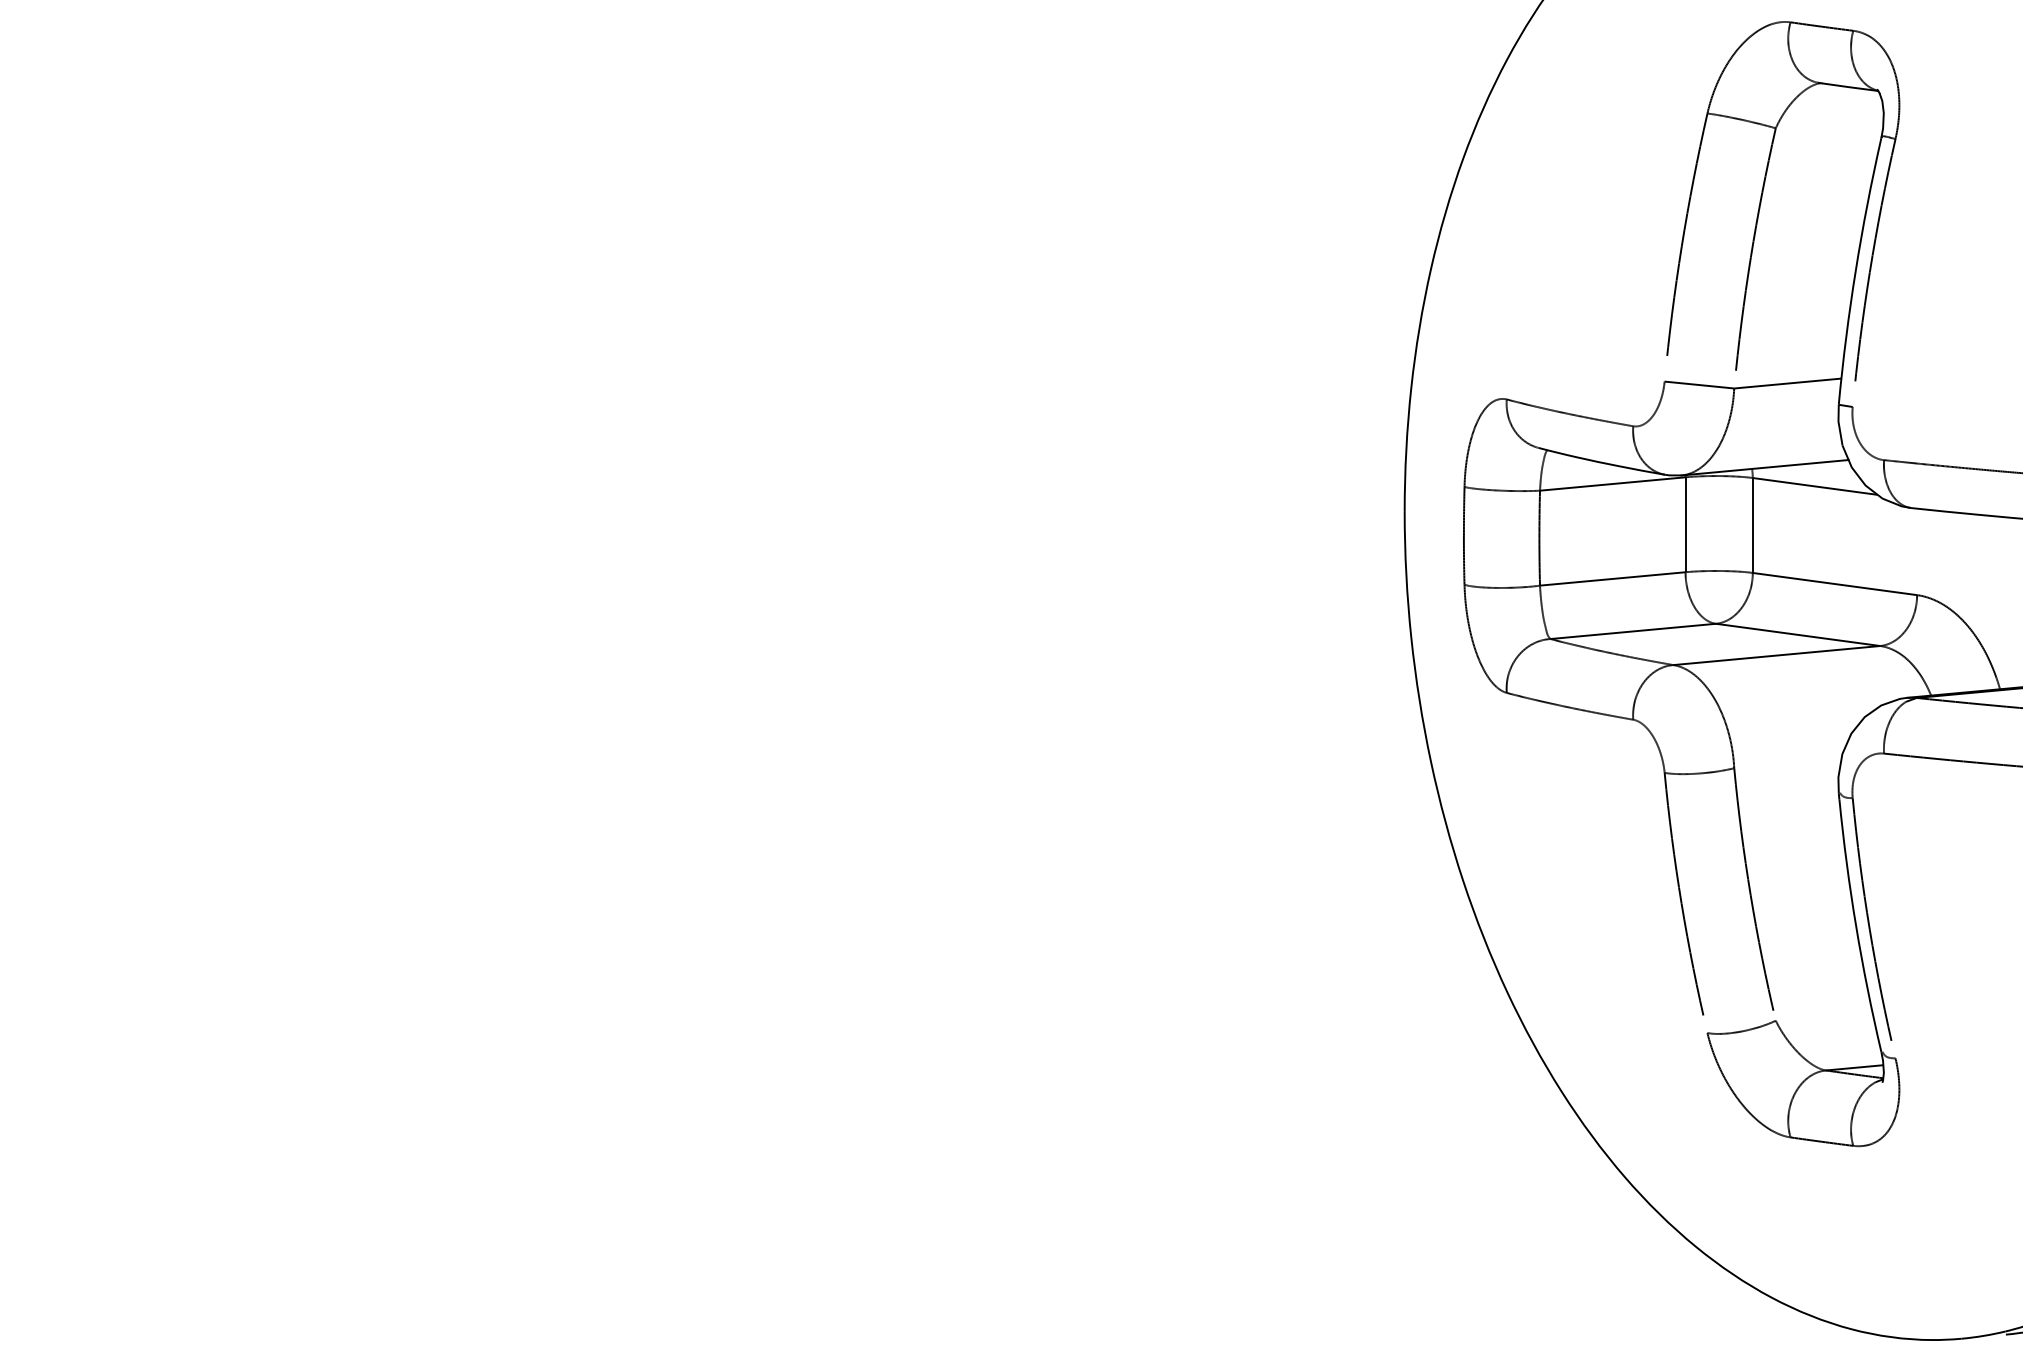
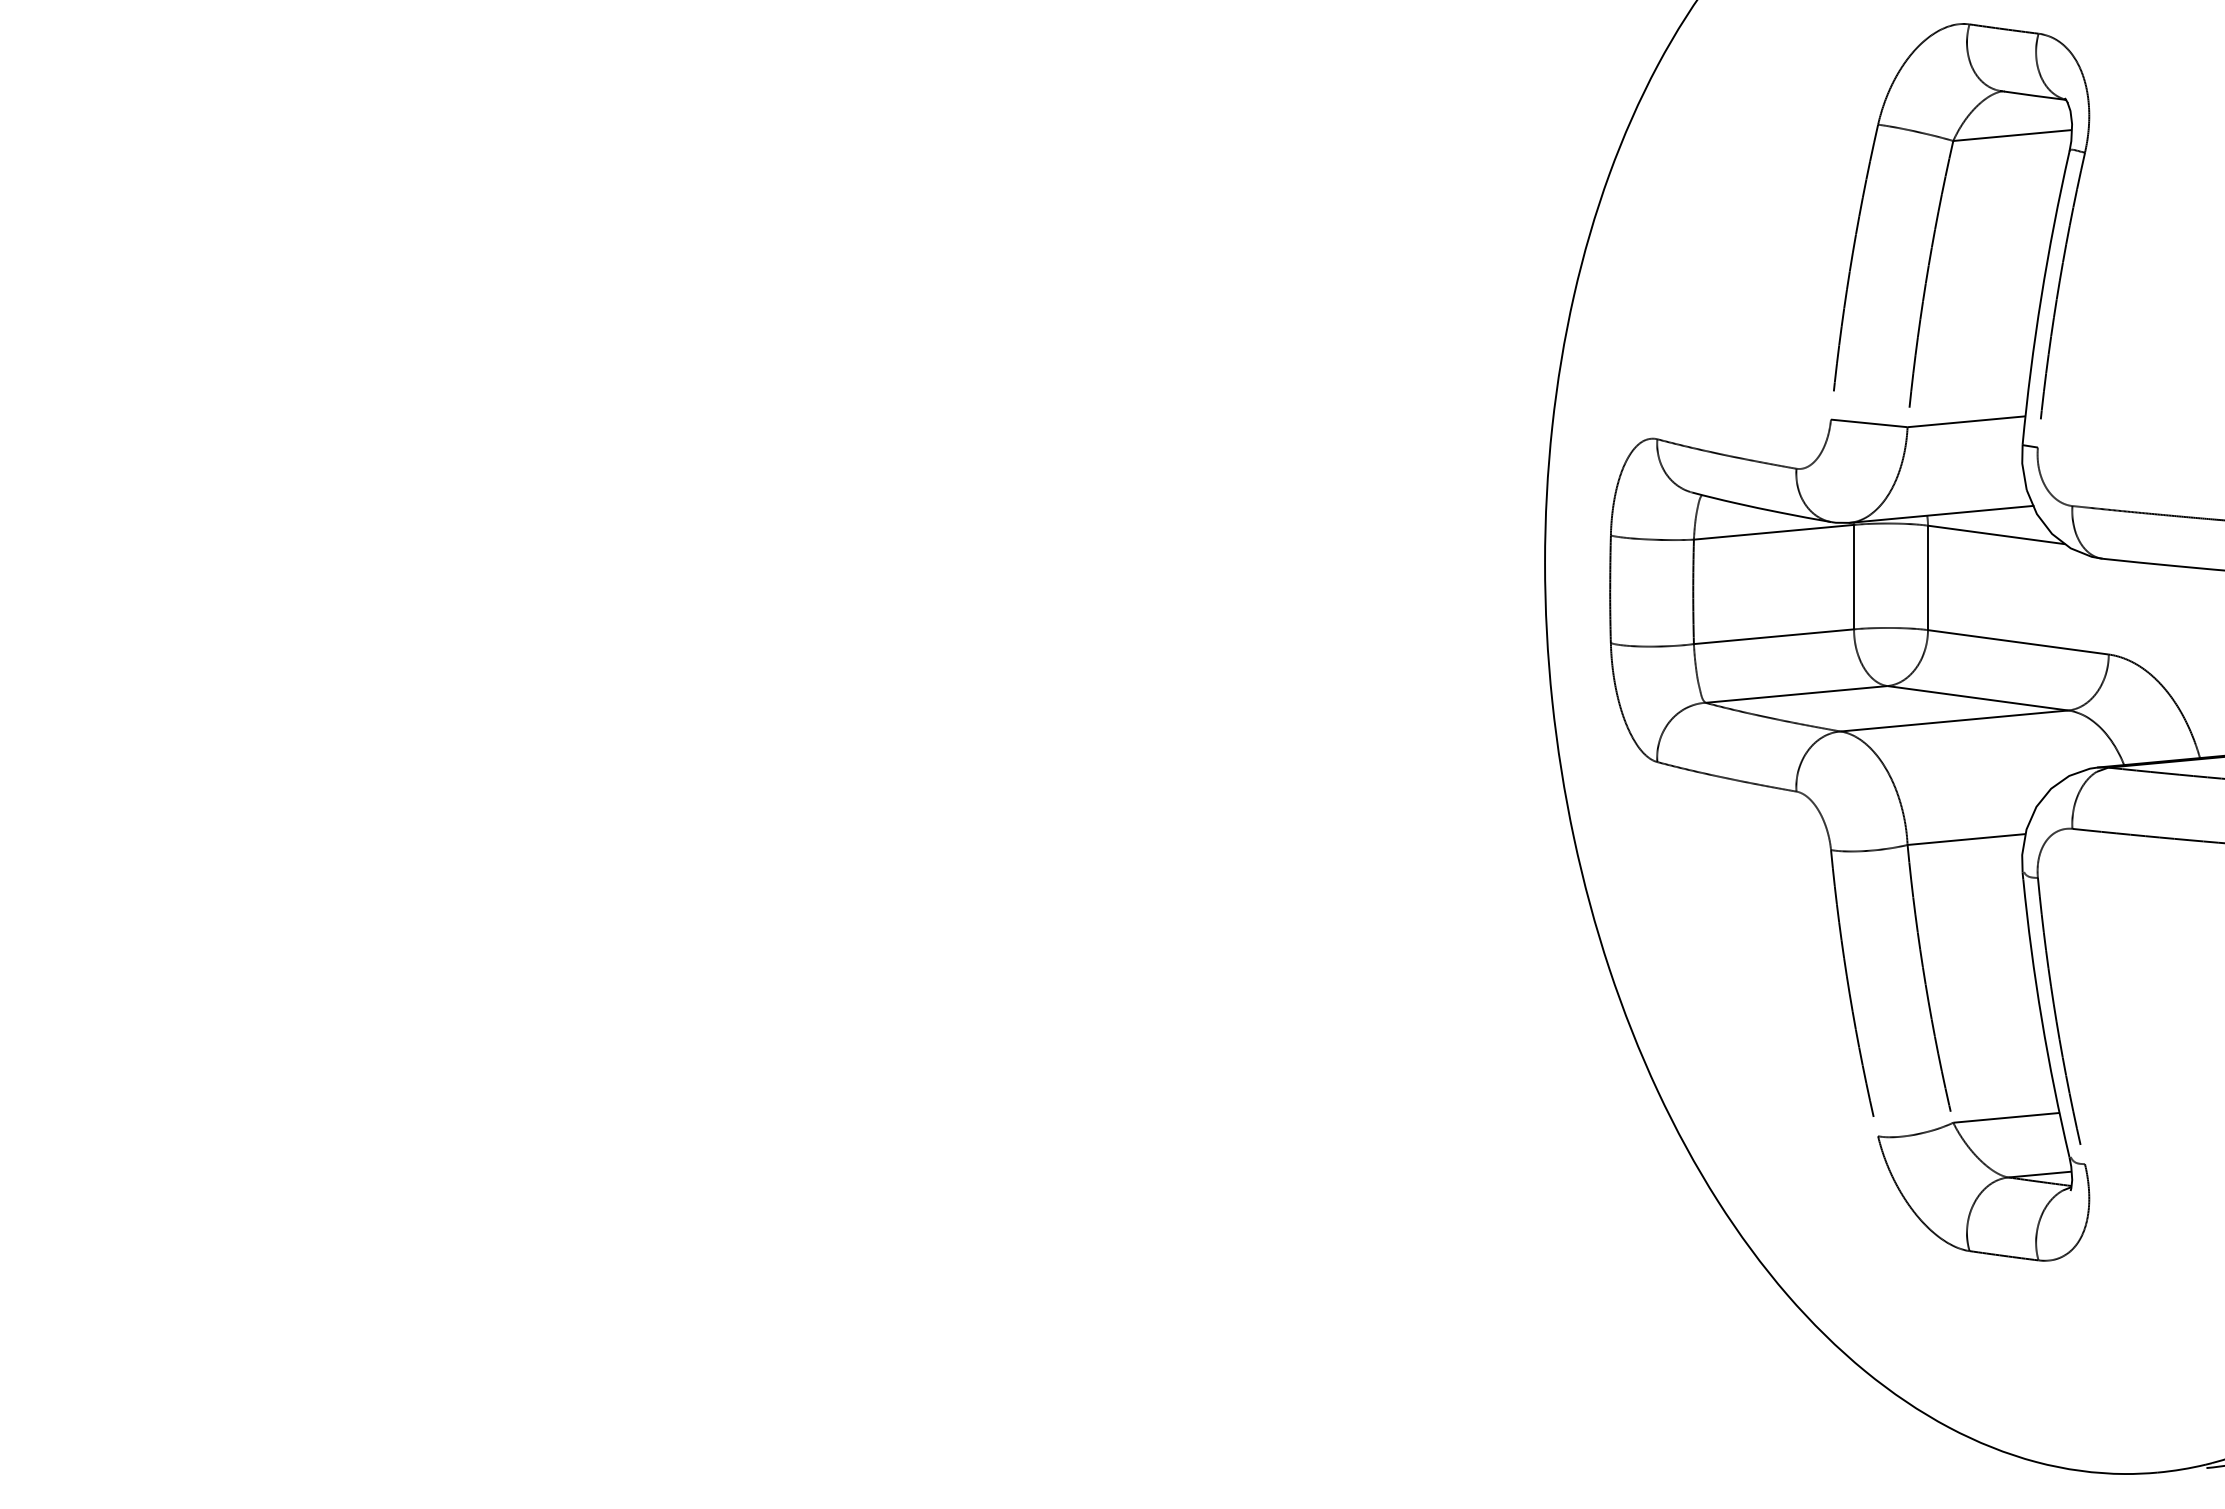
line: (1829, 123) -> (2012, 135), added
line: (1787, 763) -> (1966, 839), added
line: (1824, 1015) -> (2006, 1117), added

